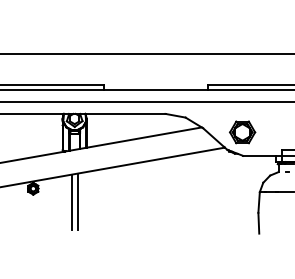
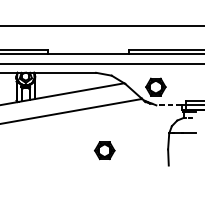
line: (259, 155) -> (168, 105), solid -> dashed
line: (77, 201) -> (28, 140), removed
line: (71, 202) -> (23, 141), removed
part: (176, 214) -> (104, 150), added

